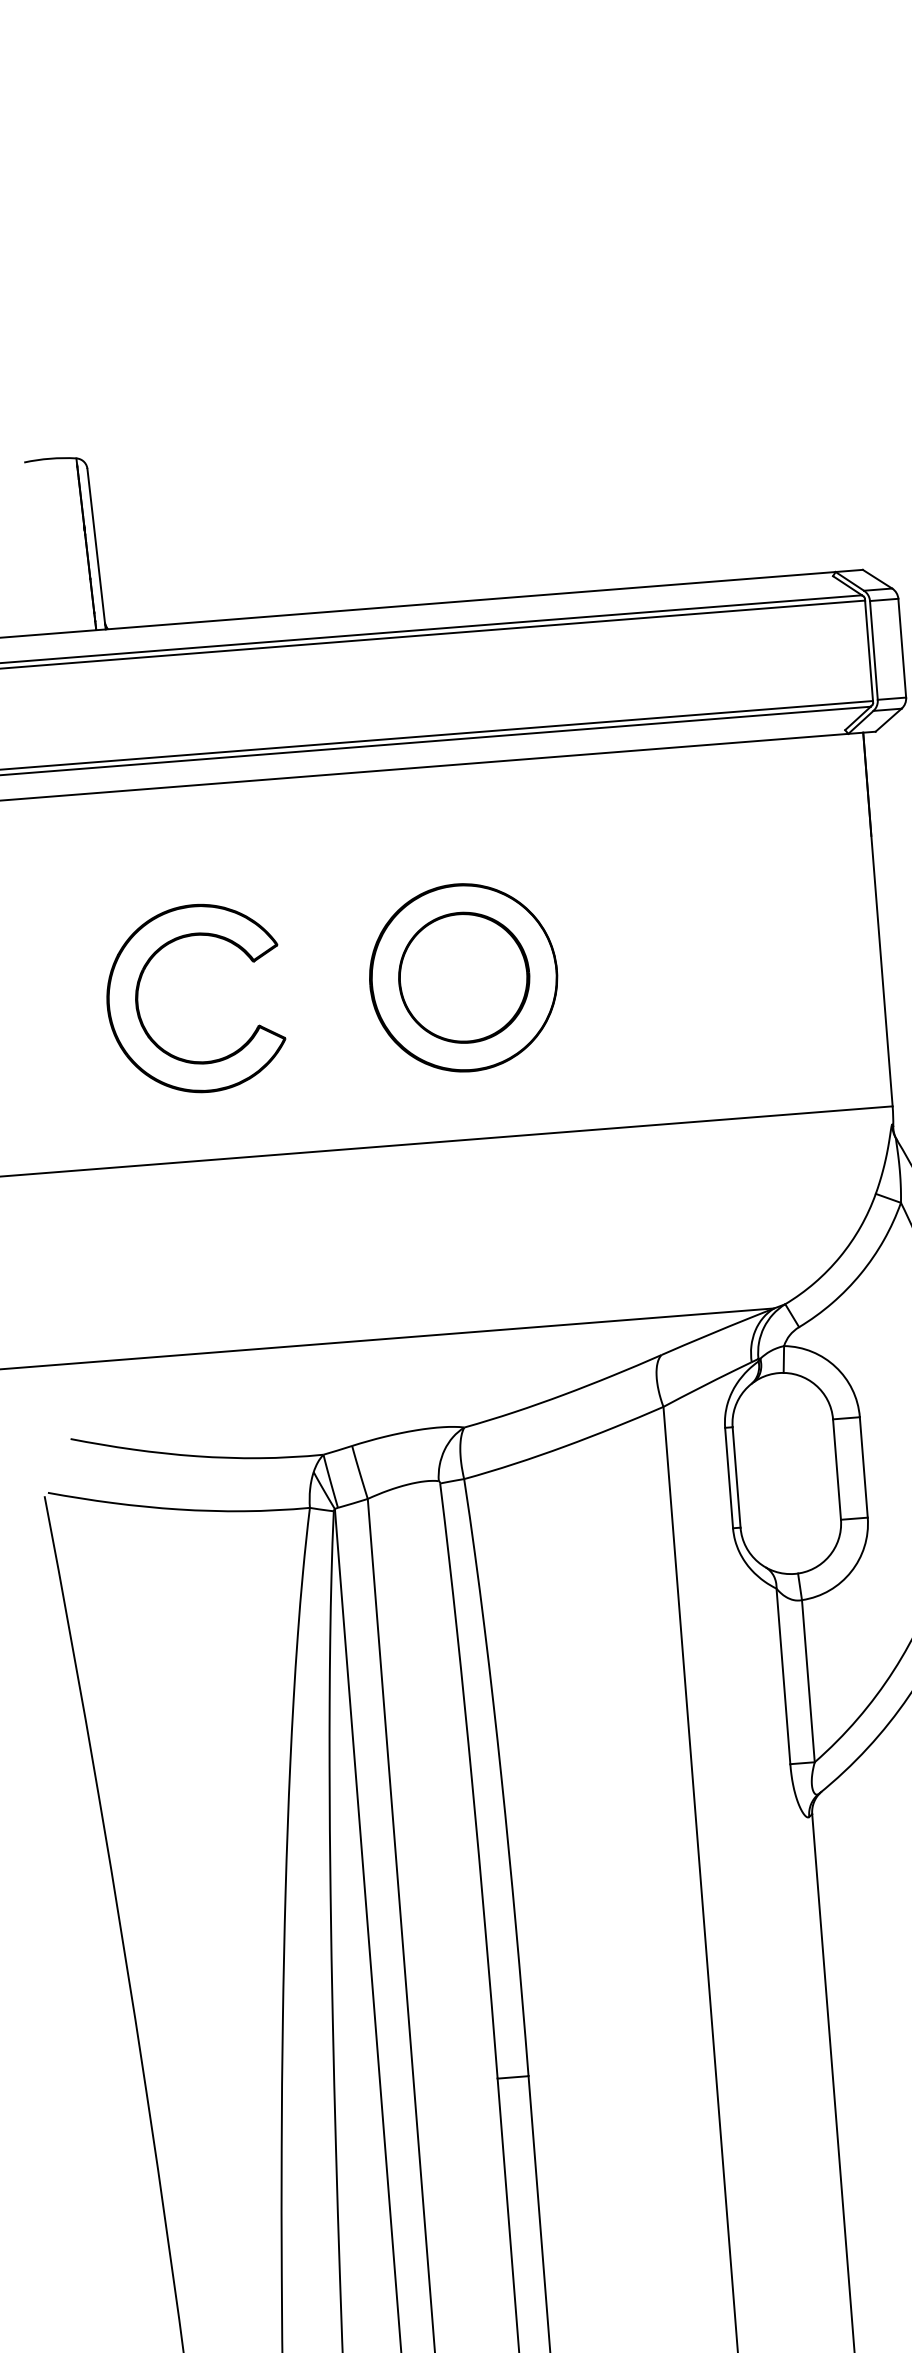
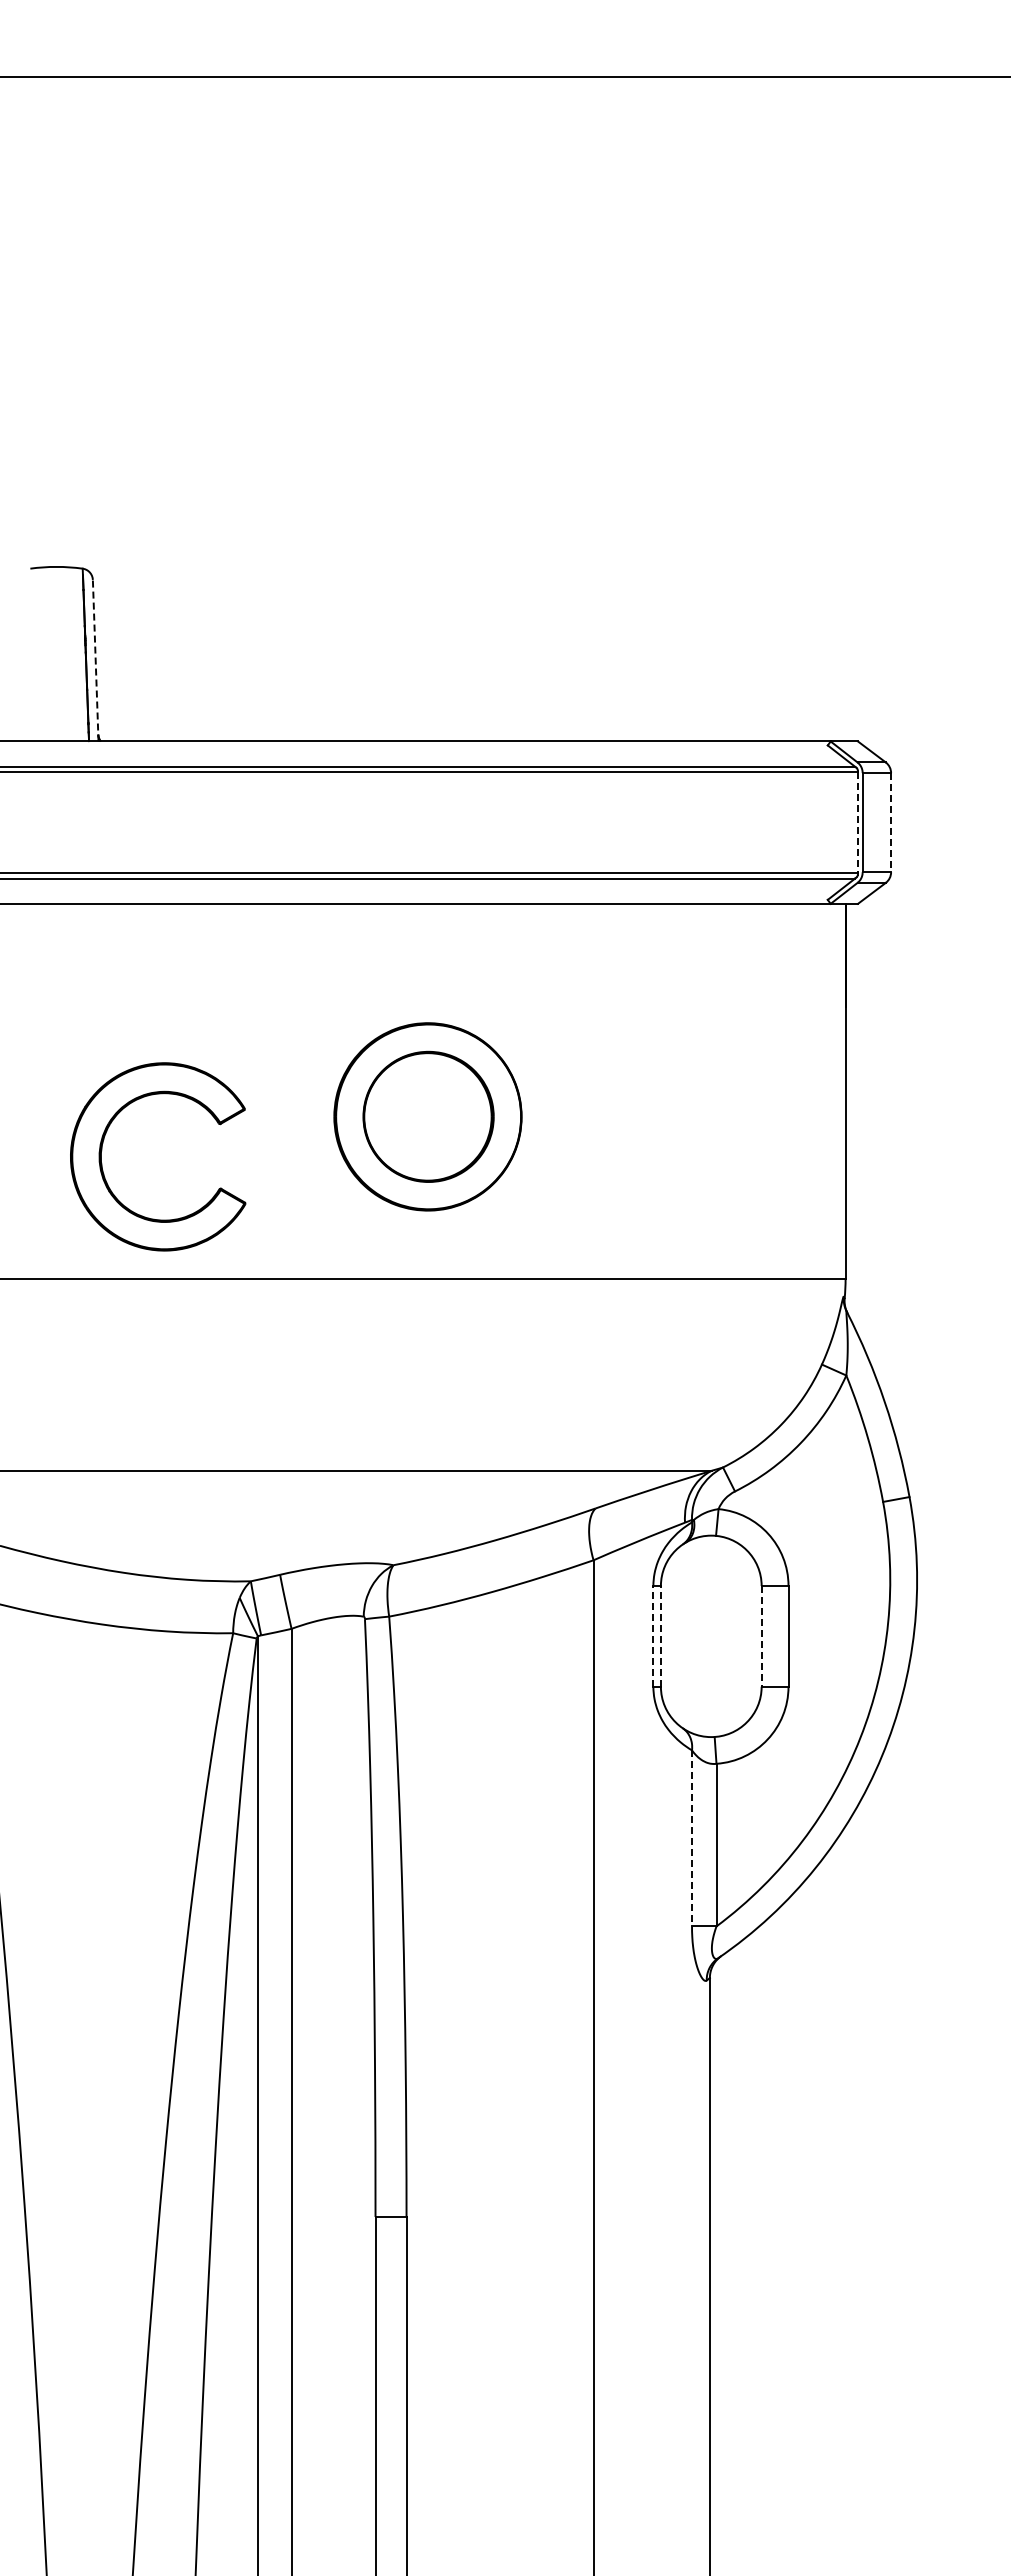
line: (96, 548) -> (95, 660), solid -> dashed
line: (902, 648) -> (891, 822), solid -> dashed
line: (868, 651) -> (857, 823), solid -> dashed
part: (138, 997) -> (102, 1150), moved
line: (836, 1469) -> (761, 1636), solid -> dashed
line: (736, 1476) -> (660, 1635), solid -> dashed
line: (729, 1477) -> (653, 1635), solid -> dashed
line: (783, 1676) -> (692, 1838), solid -> dashed

